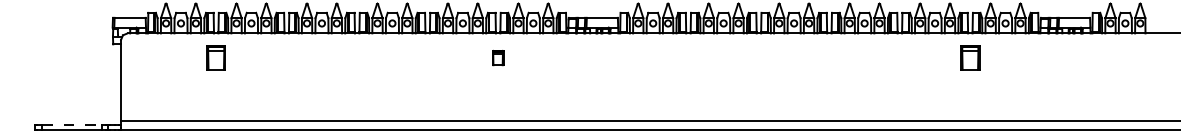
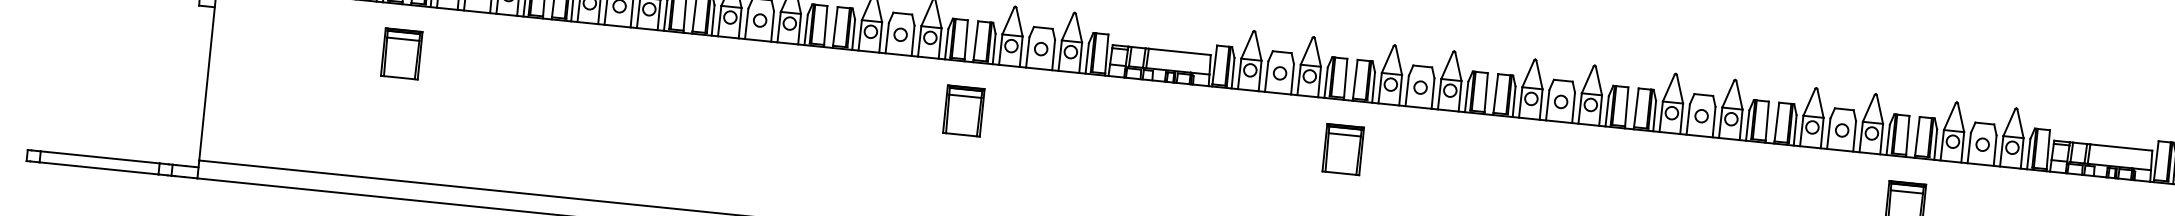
part: (497, 57) -> (962, 109), size x1.67
part: (688, 57) -> (1343, 148), added
line: (71, 124) -> (99, 157), dashed -> solid

